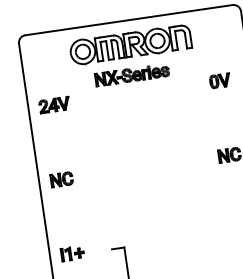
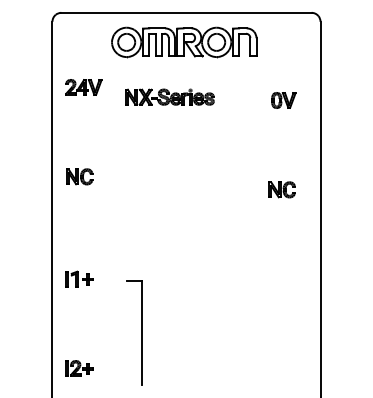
part: (131, 74) -> (169, 96), moved
part: (54, 105) -> (83, 87), moved
part: (61, 179) -> (79, 176), moved

